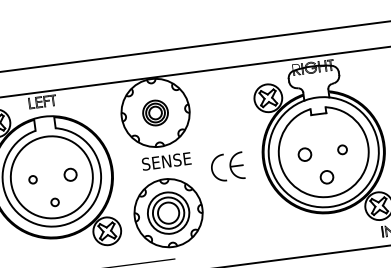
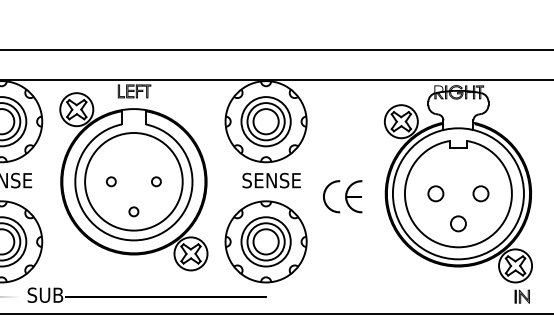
part: (155, 112) -> (265, 121), size x1.67
circle: (342, 149) -> (480, 193), size x1.43
circle: (70, 174) -> (156, 181), size x0.62

